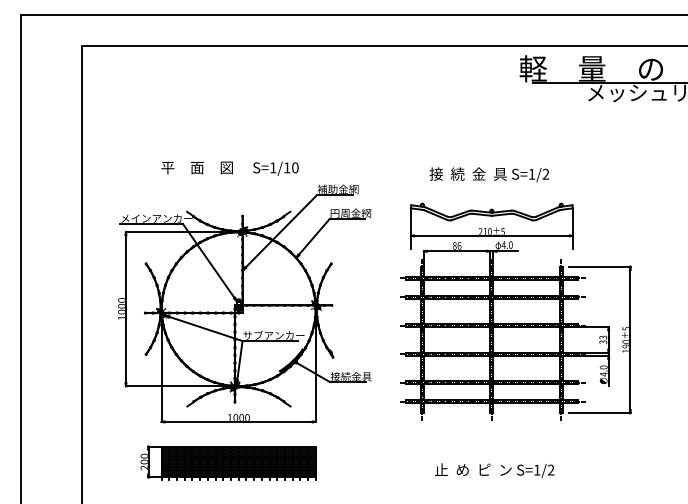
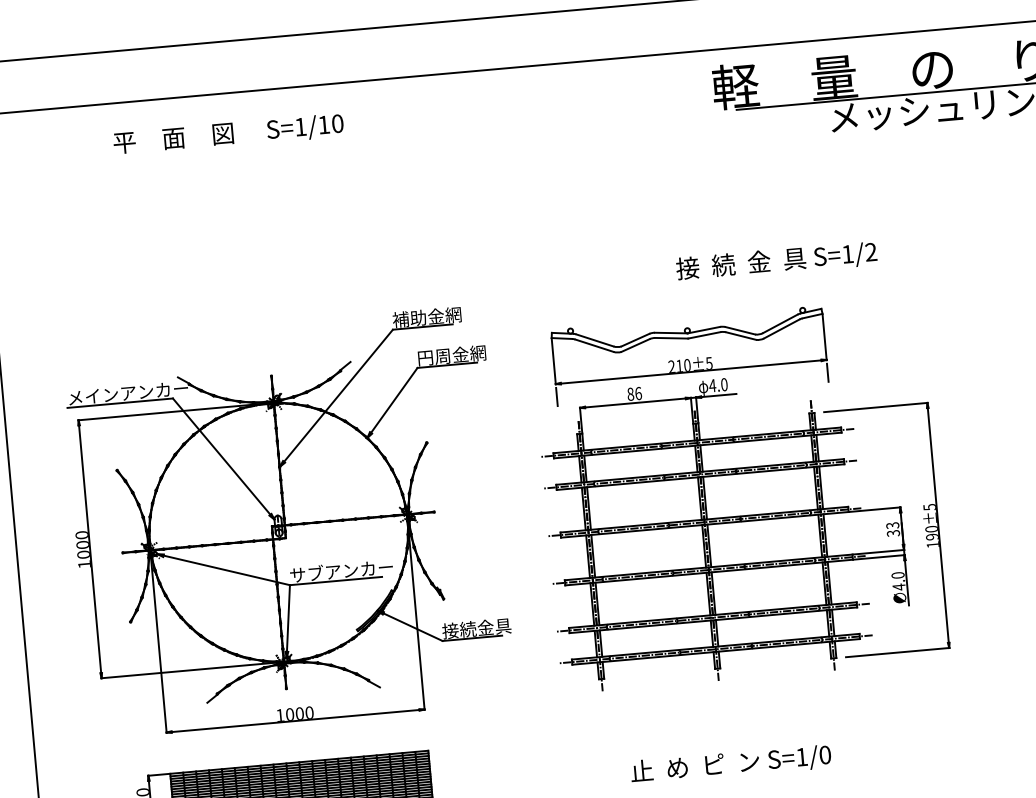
text: (229, 168) -> (227, 134), moved
text: (489, 174) -> (776, 260), moved
text: (550, 469) -> (824, 754), S=1/2 -> S=1/0

